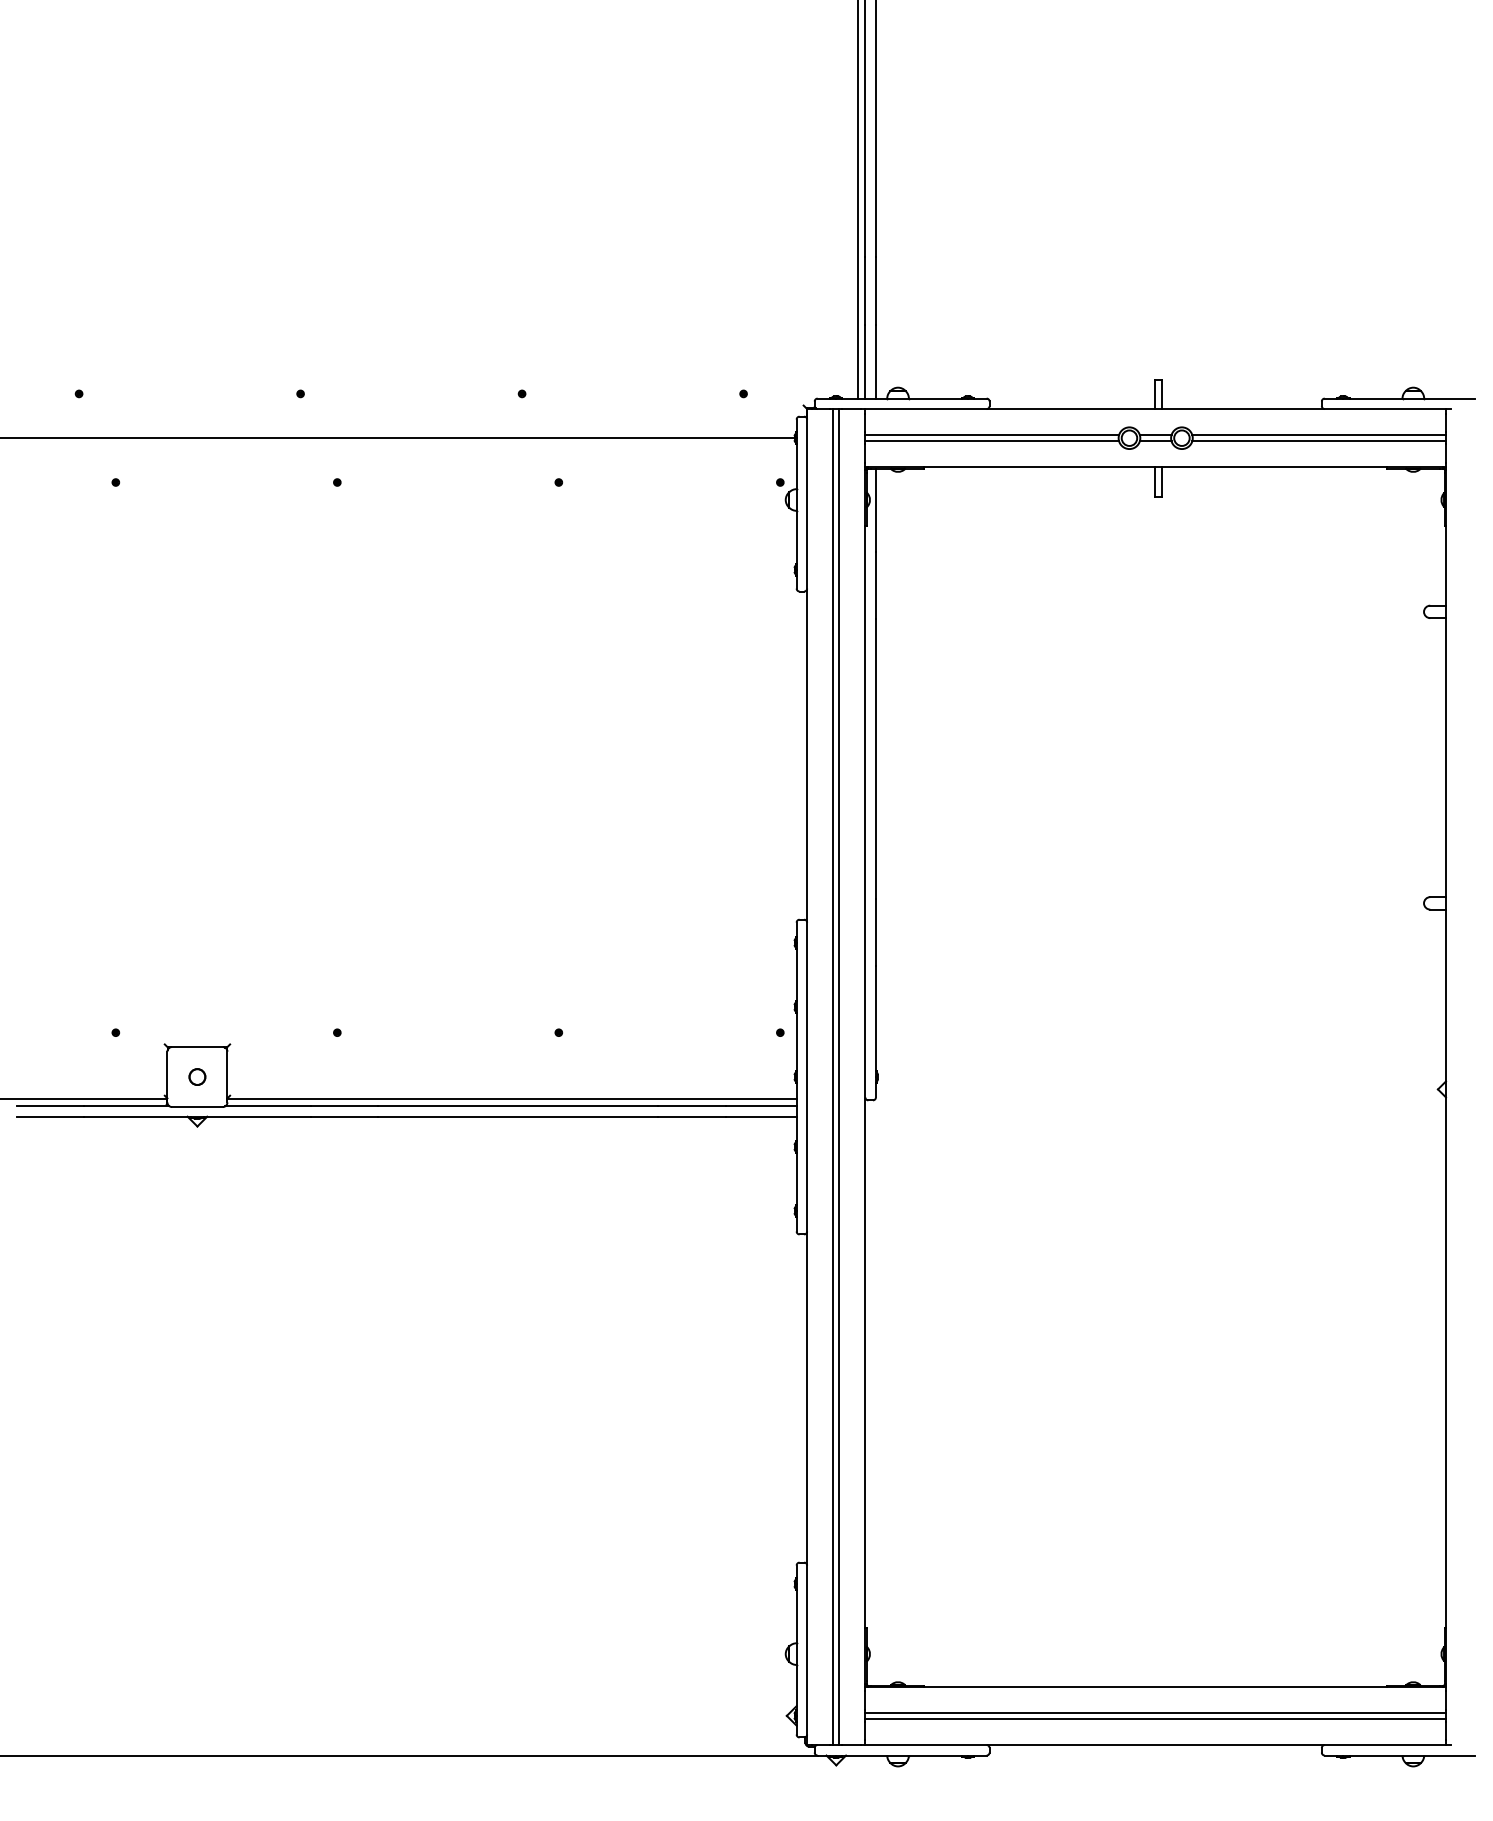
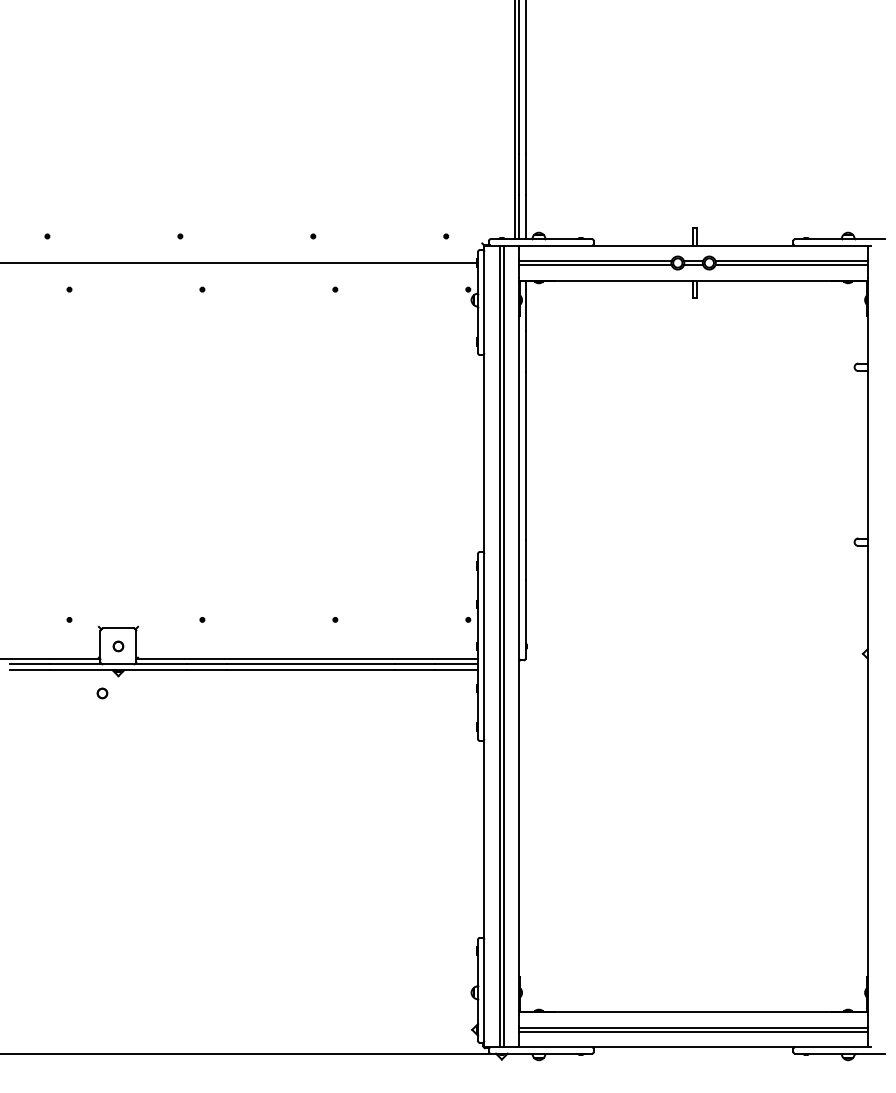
part: (170, 1155) -> (102, 693), added

